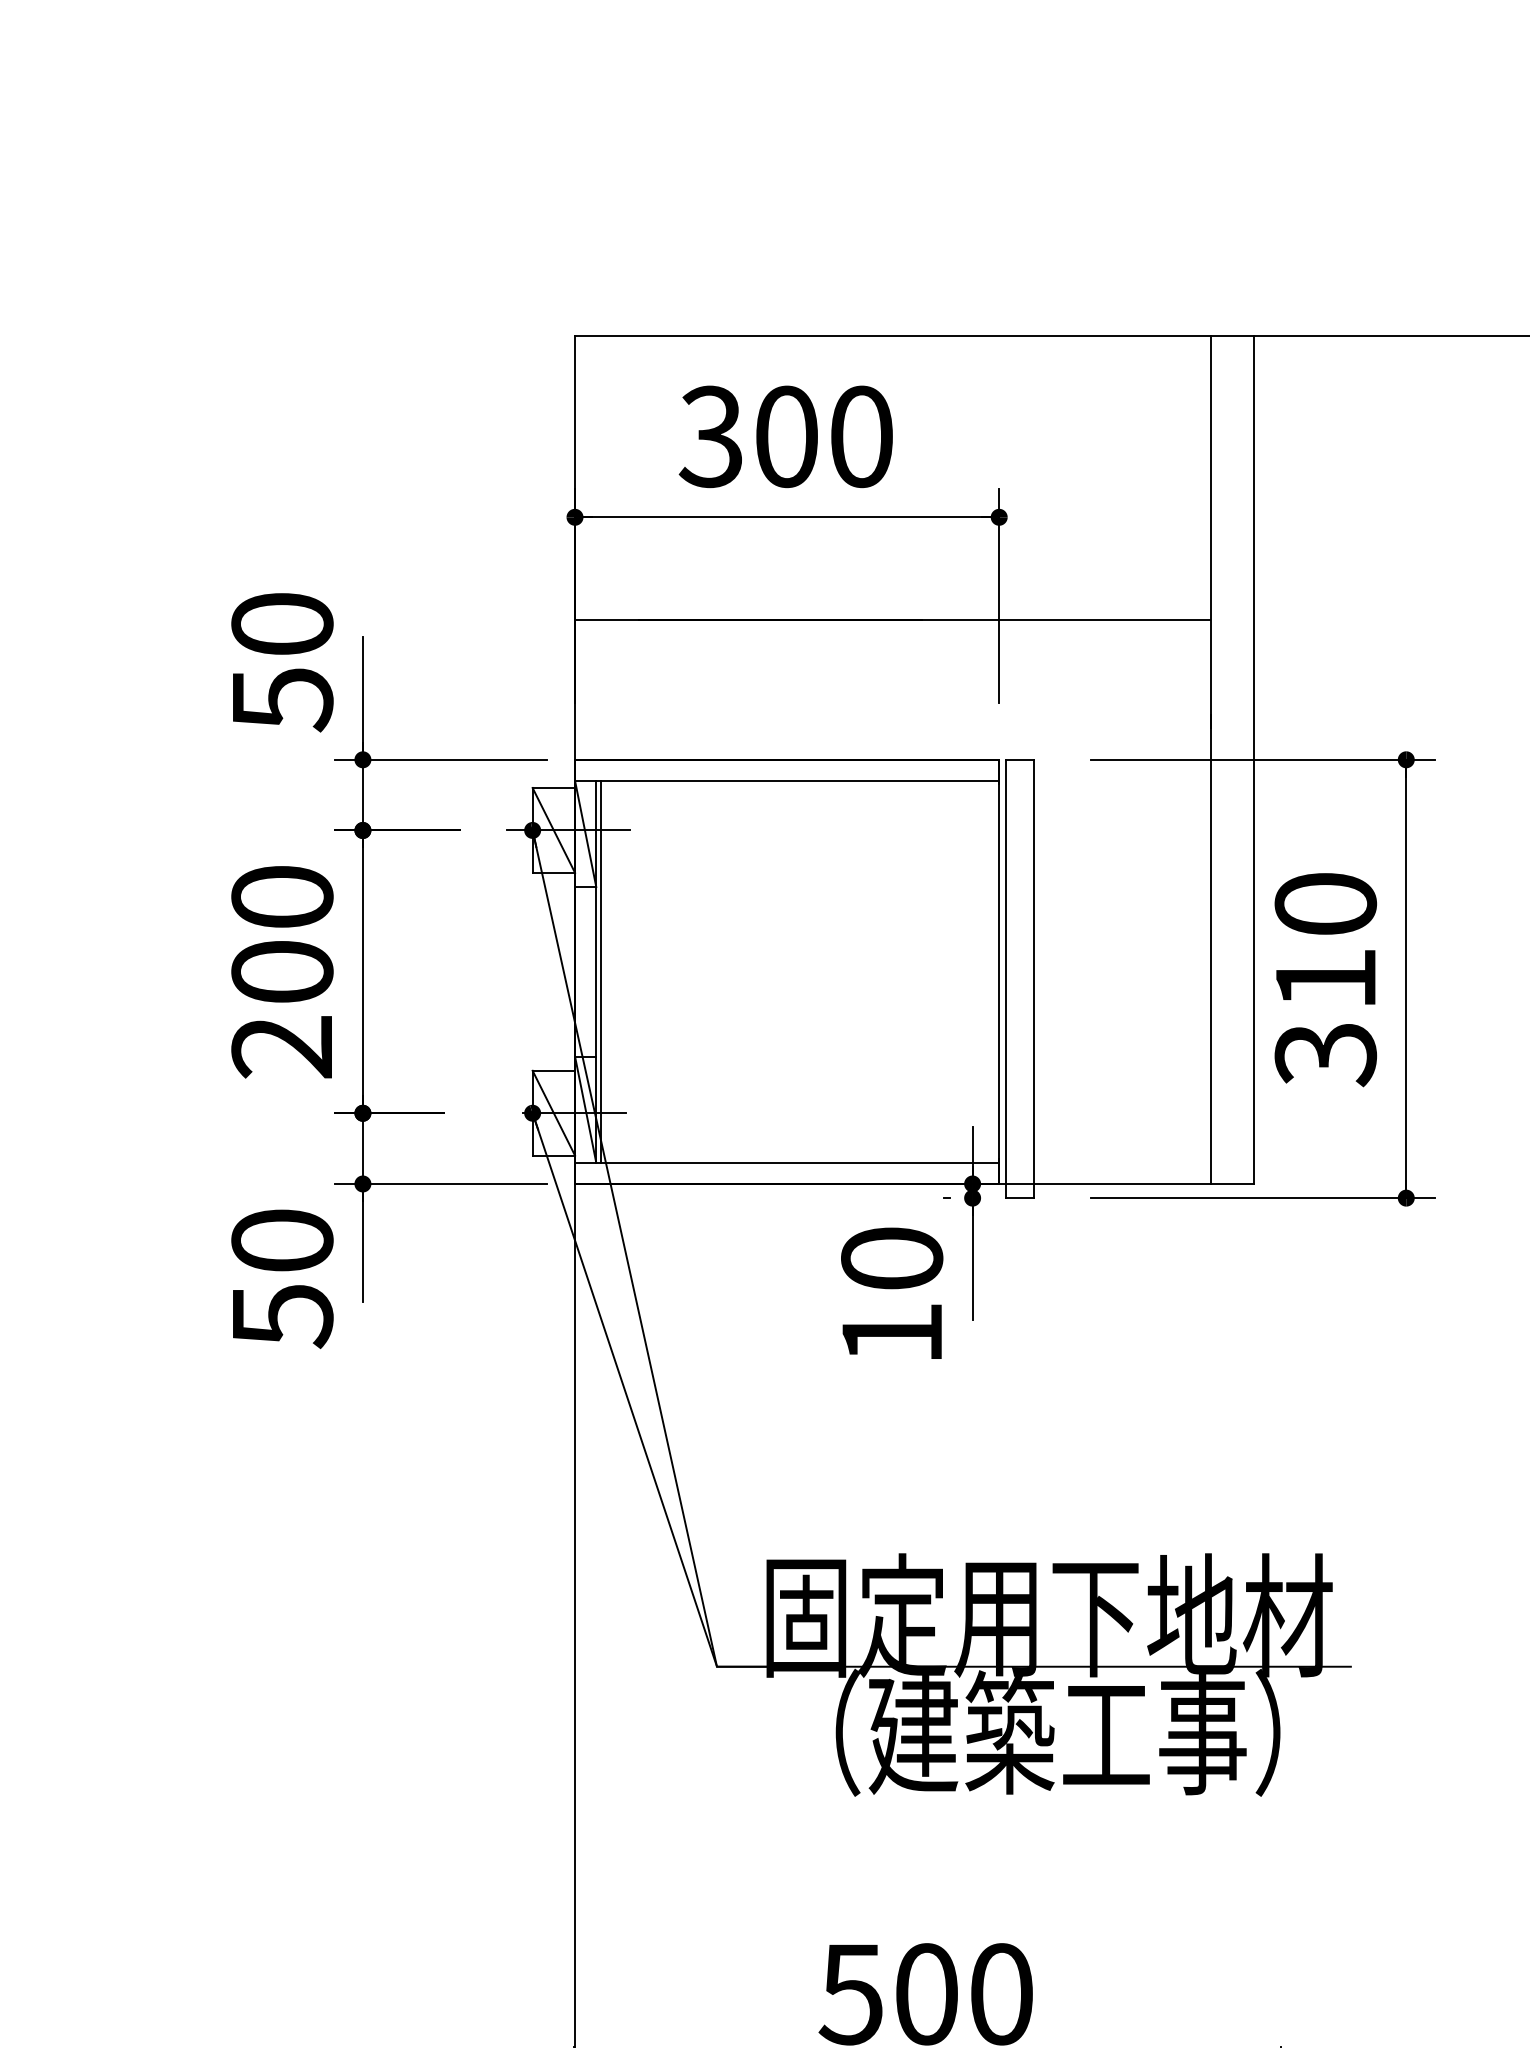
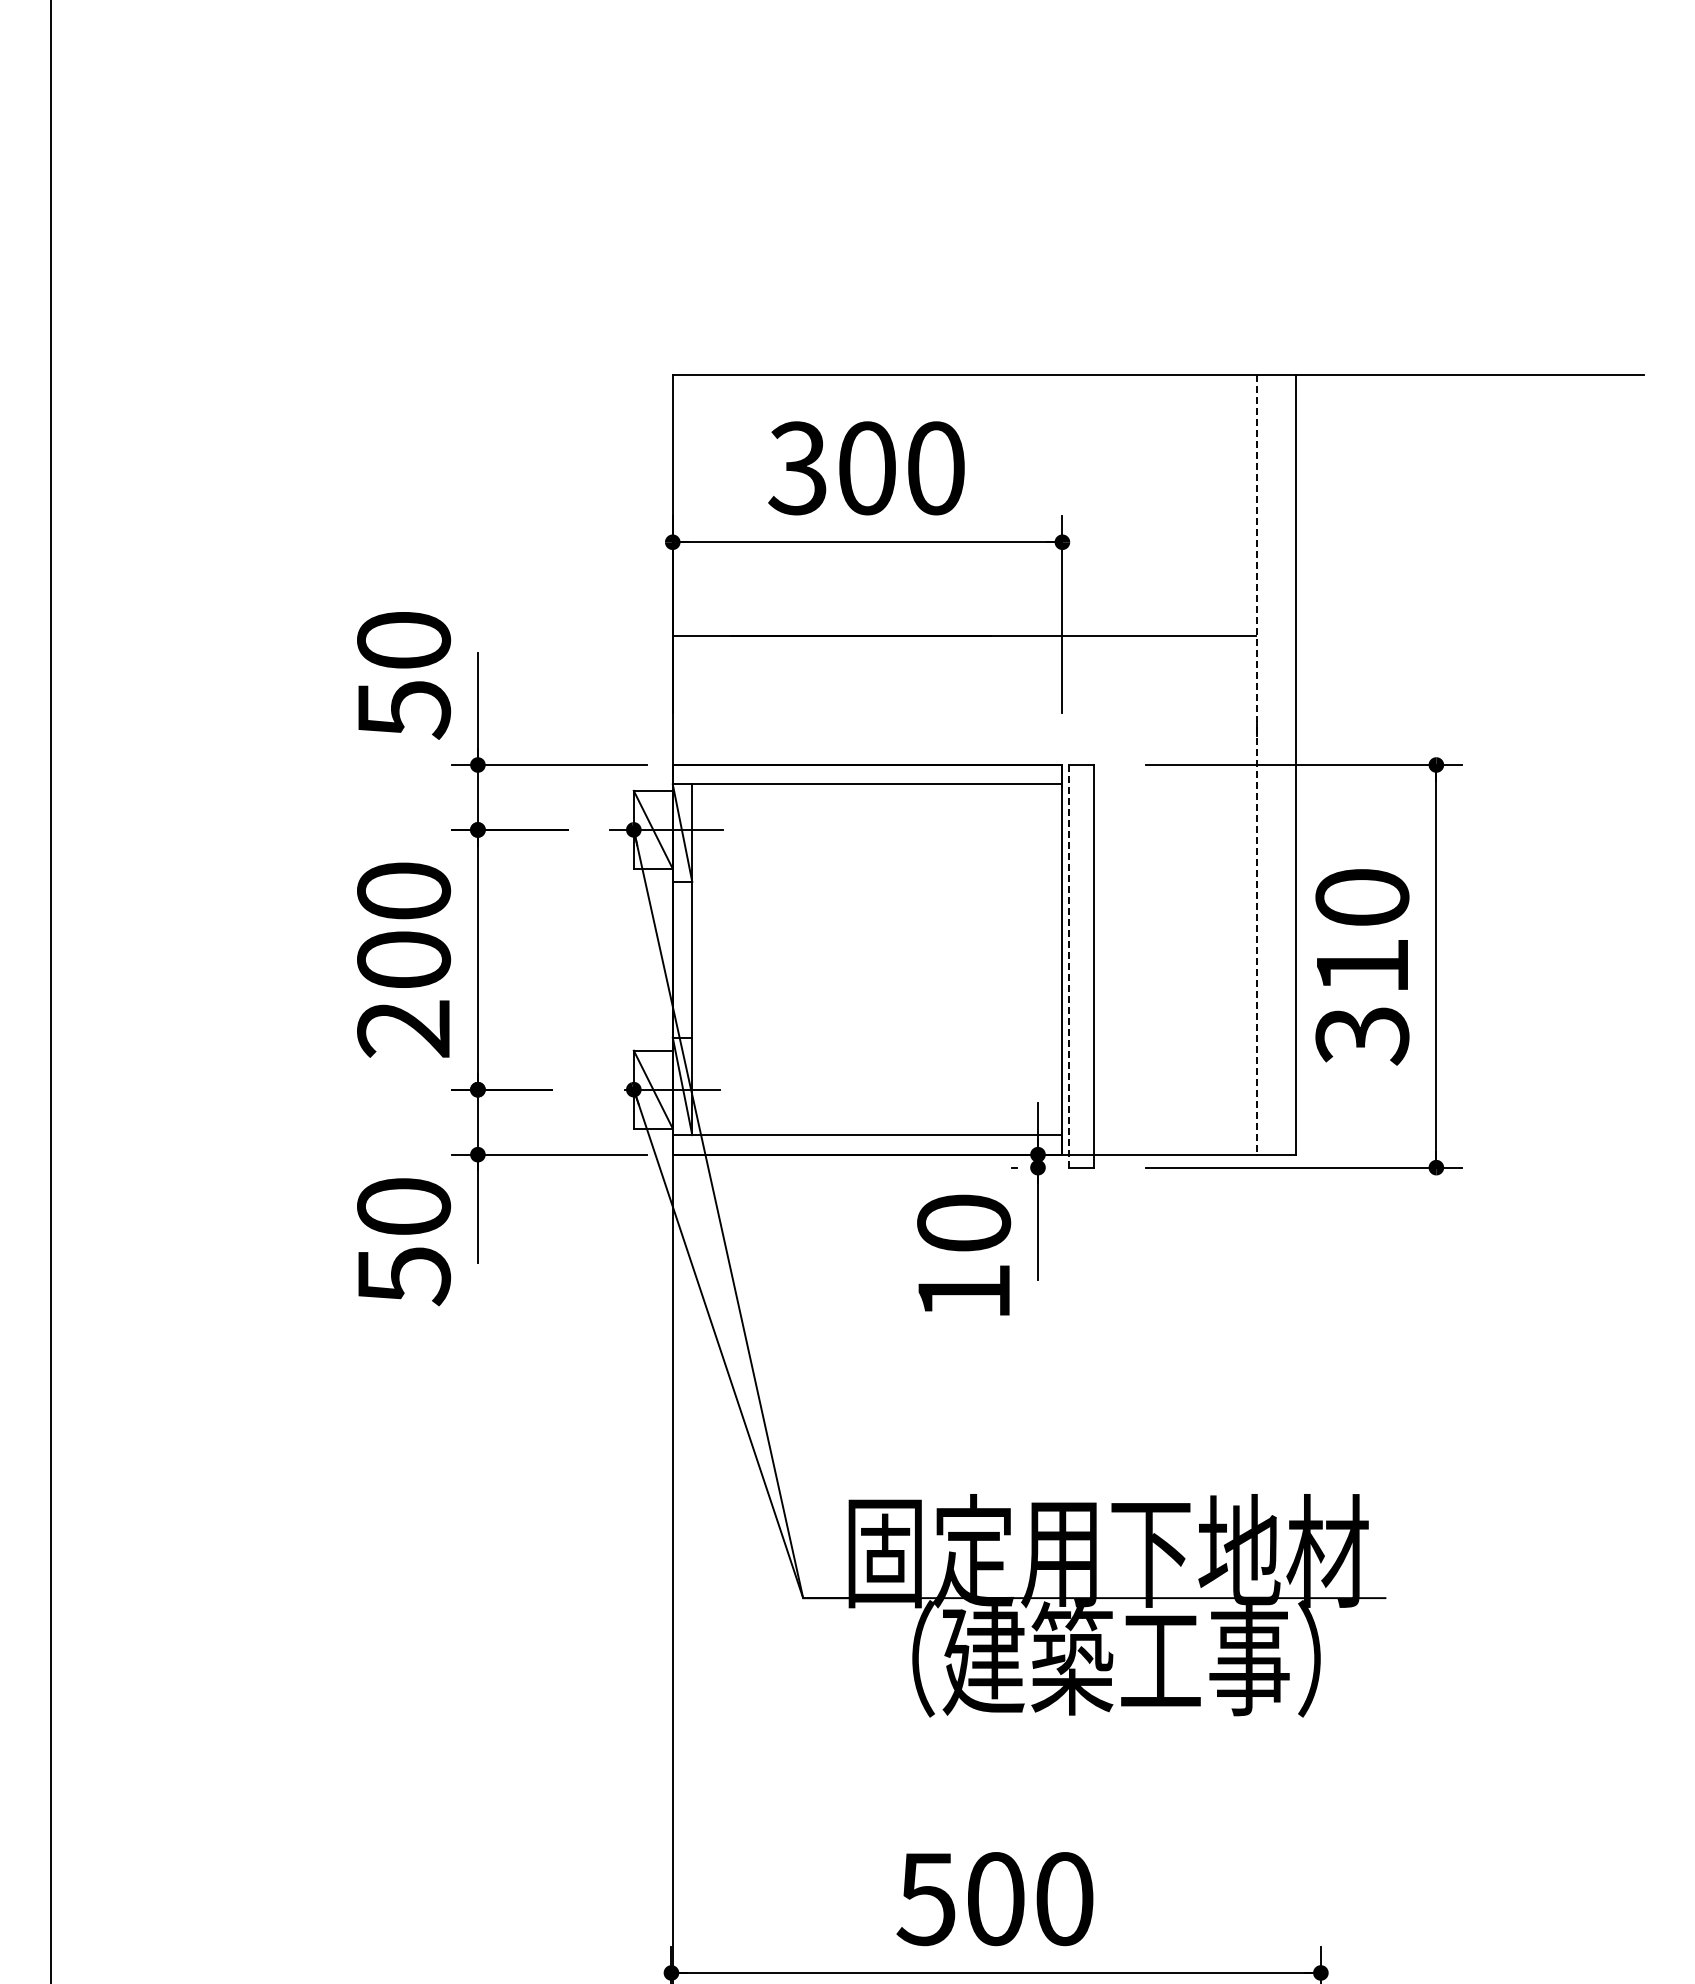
line: (1211, 759) -> (1257, 764), solid -> dashed
line: (600, 971) -> (696, 959), removed
line: (1005, 979) -> (1068, 966), solid -> dashed

